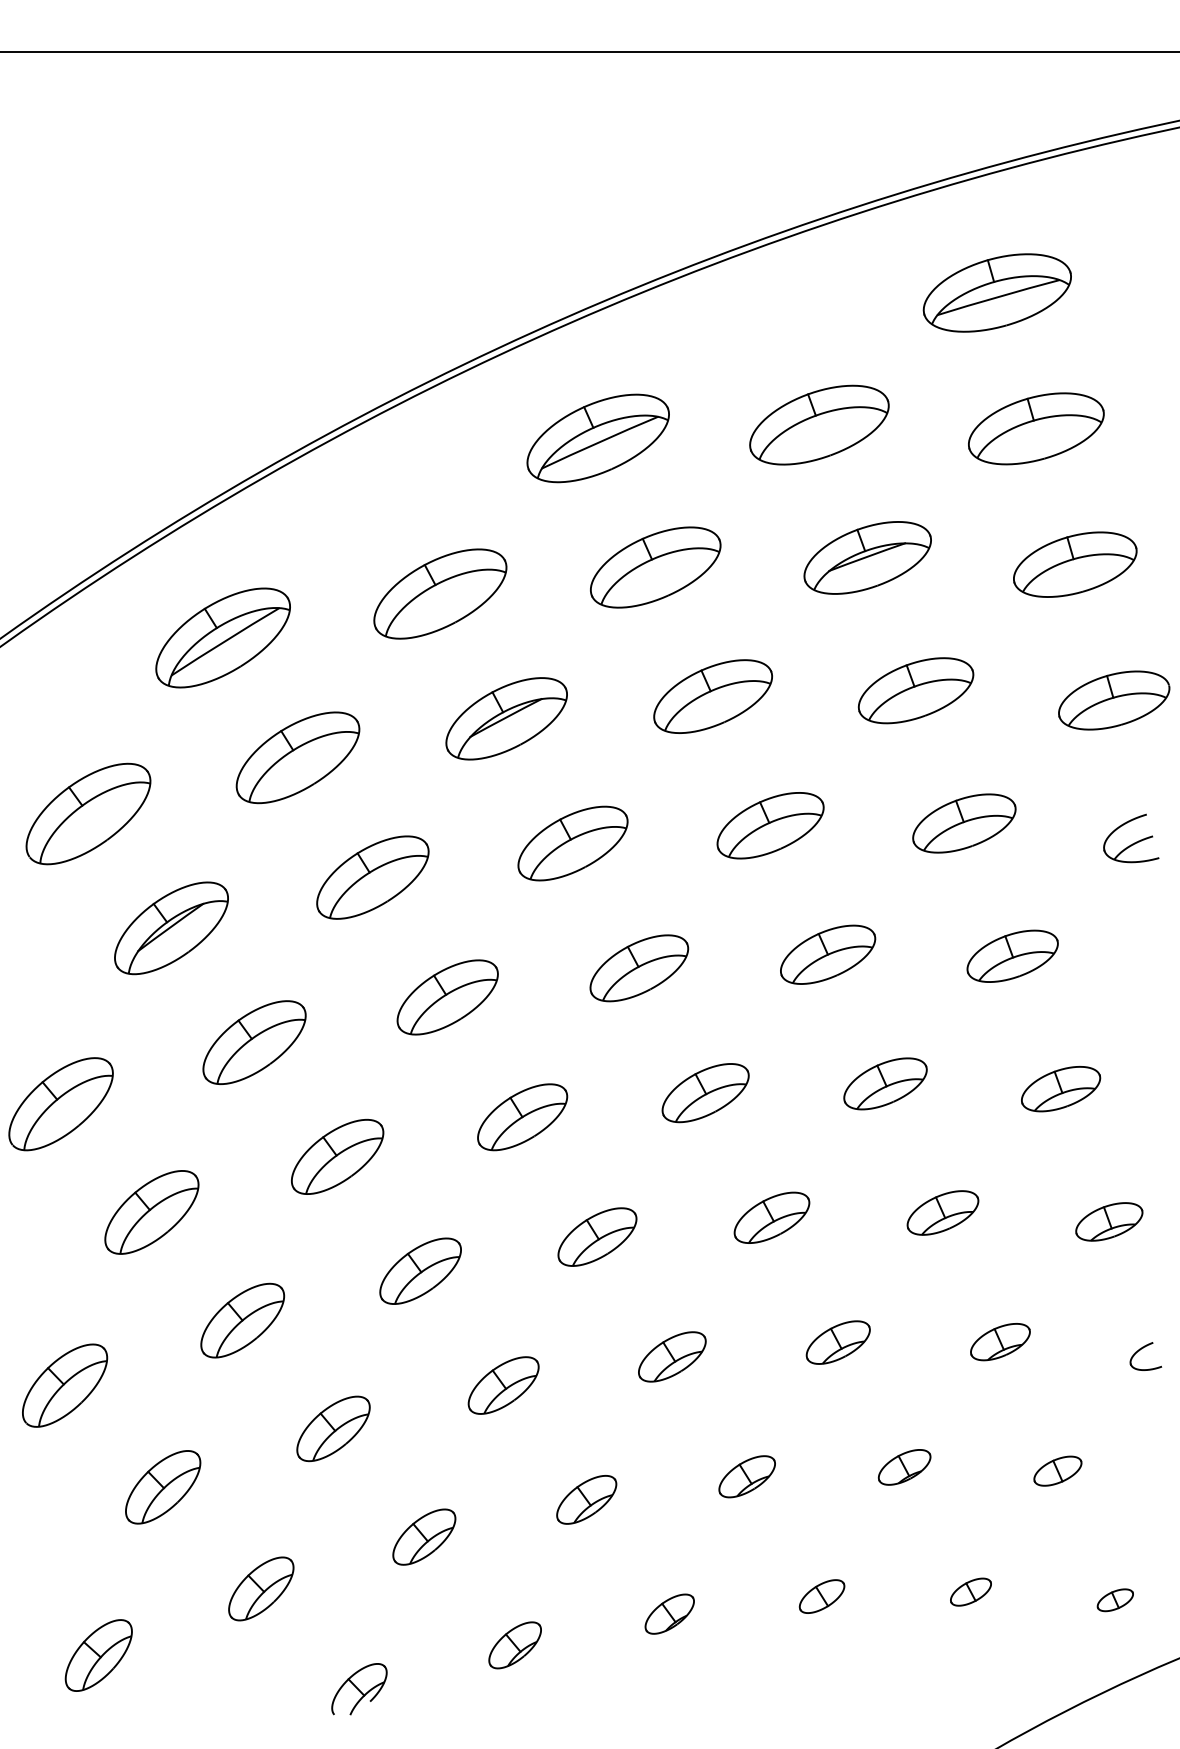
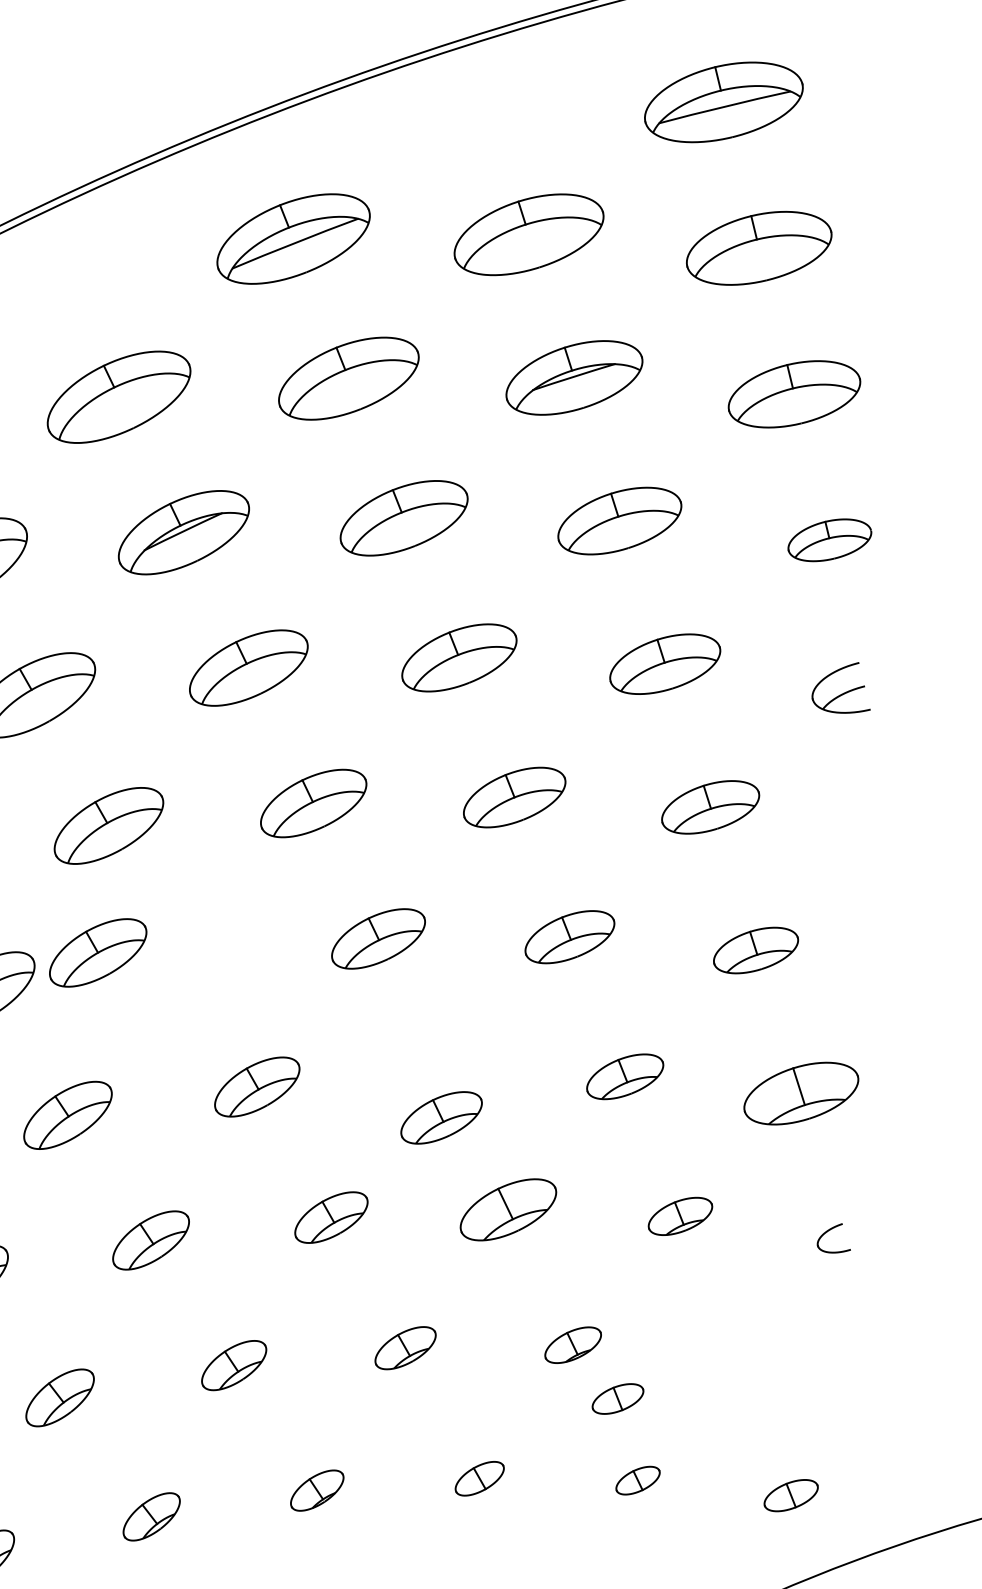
part: (1114, 700) -> (830, 540), size x0.7
part: (522, 1117) -> (98, 953), moved
part: (771, 1217) -> (441, 1117), moved
part: (1109, 1221) -> (801, 1093), size x1.6
part: (837, 1342) -> (507, 1209), size x1.4
part: (1057, 1470) -> (617, 1398), moved
part: (1114, 1600) -> (790, 1495), size x1.4

